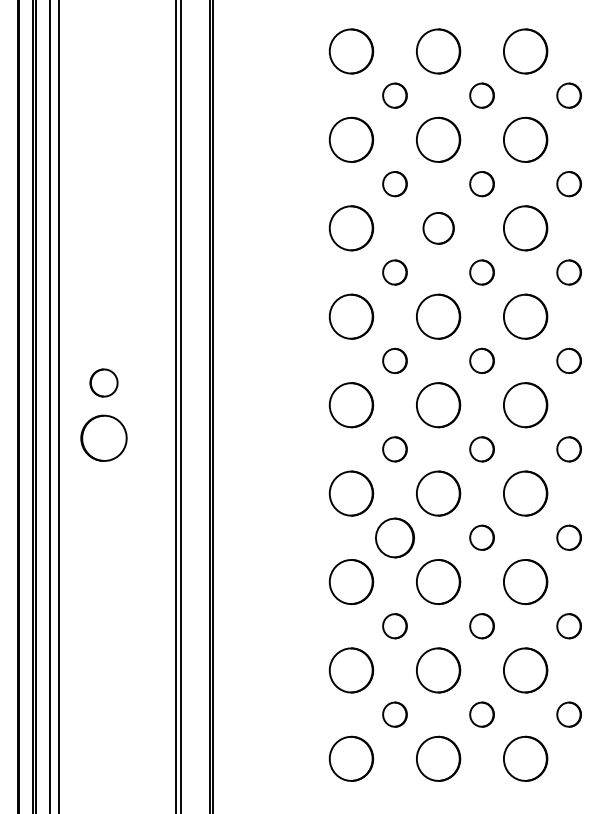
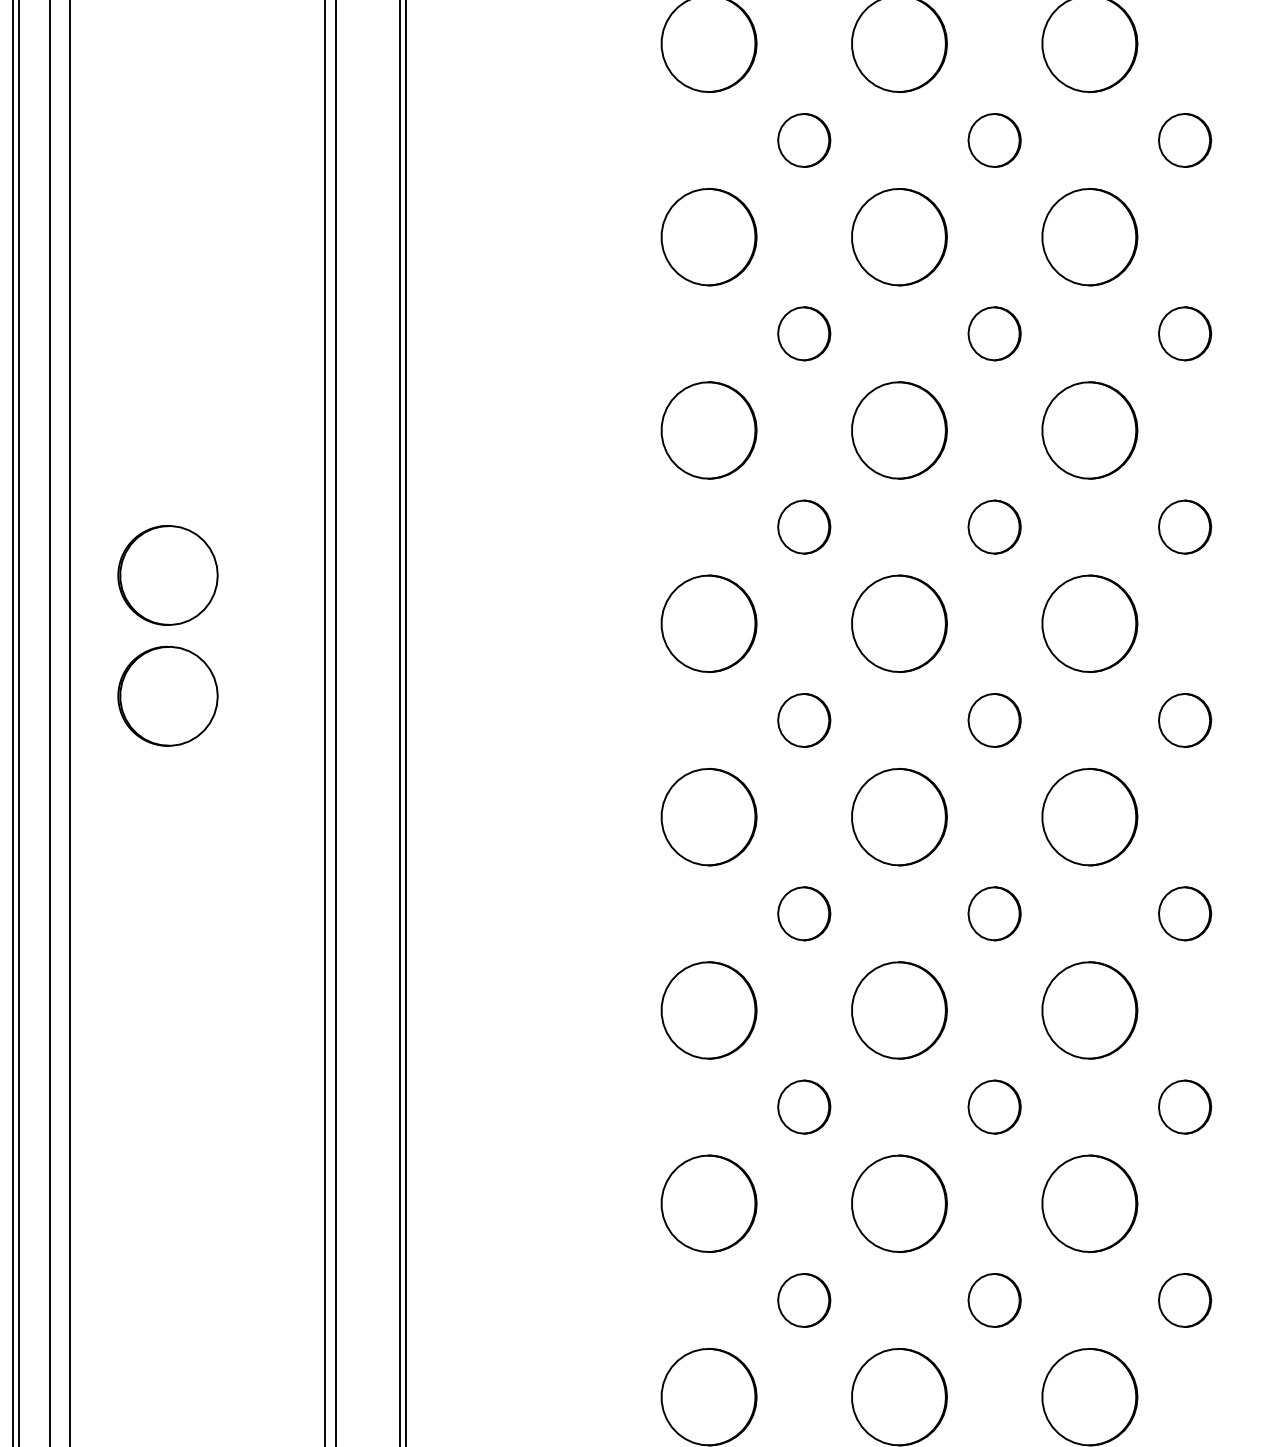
part: (438, 228) -> (899, 237), size x1.43
part: (103, 382) -> (166, 574), size x1.67
part: (394, 537) -> (803, 913), size x0.62

